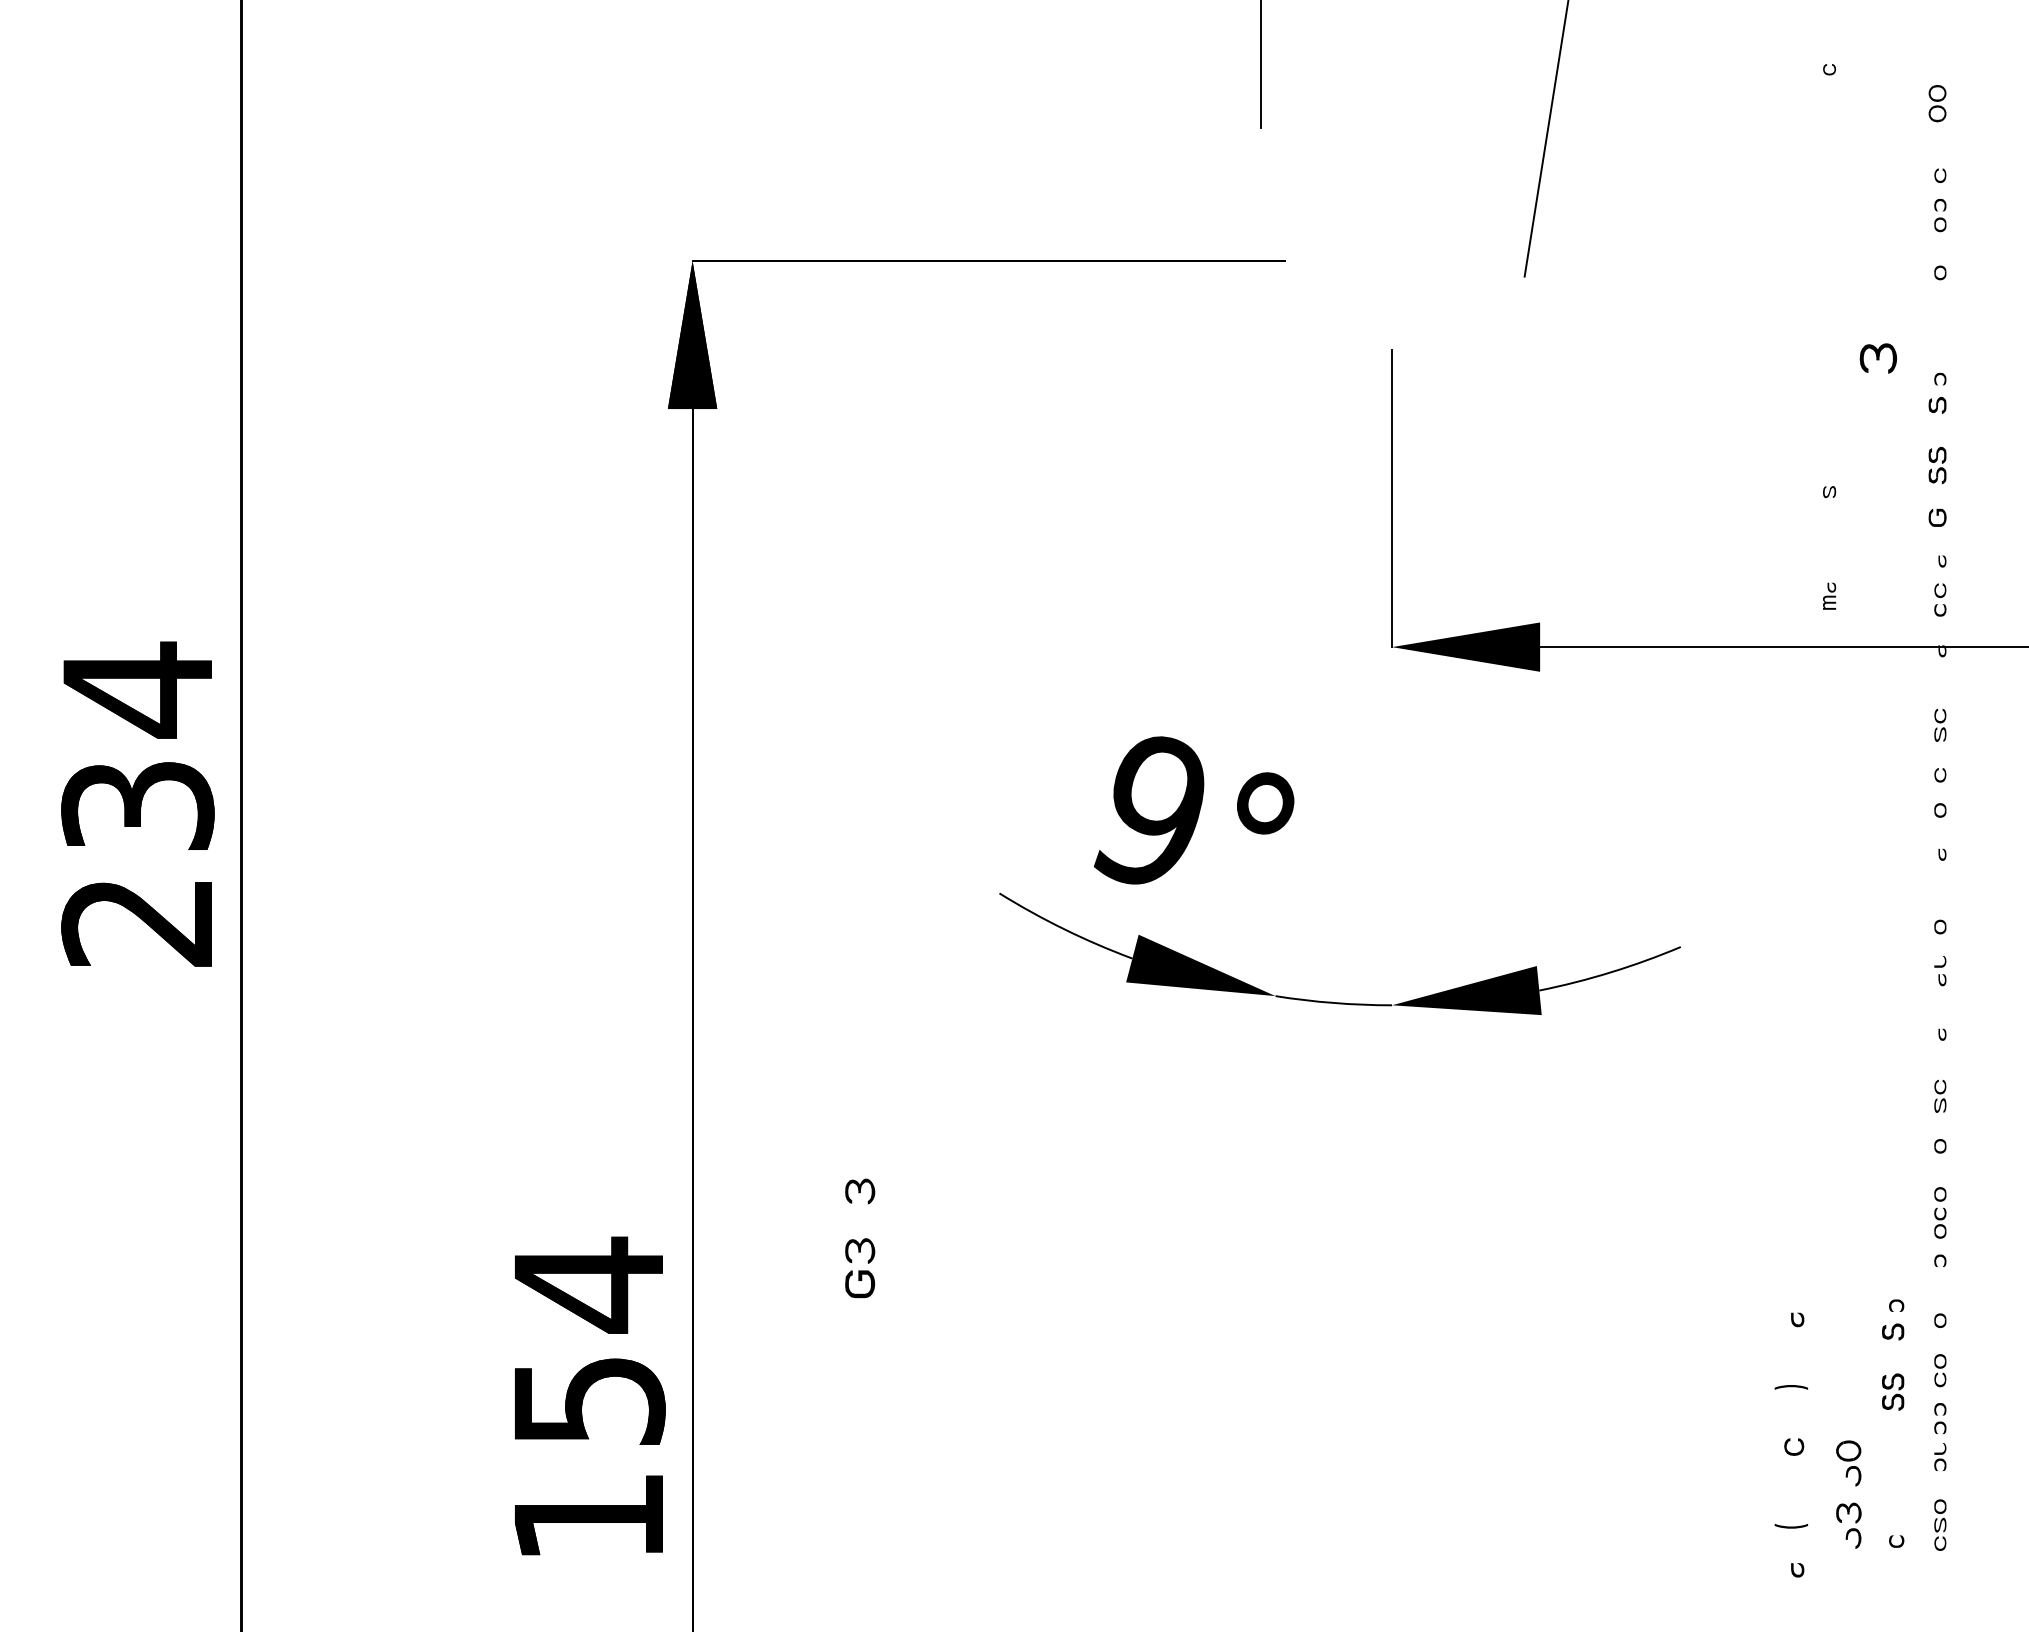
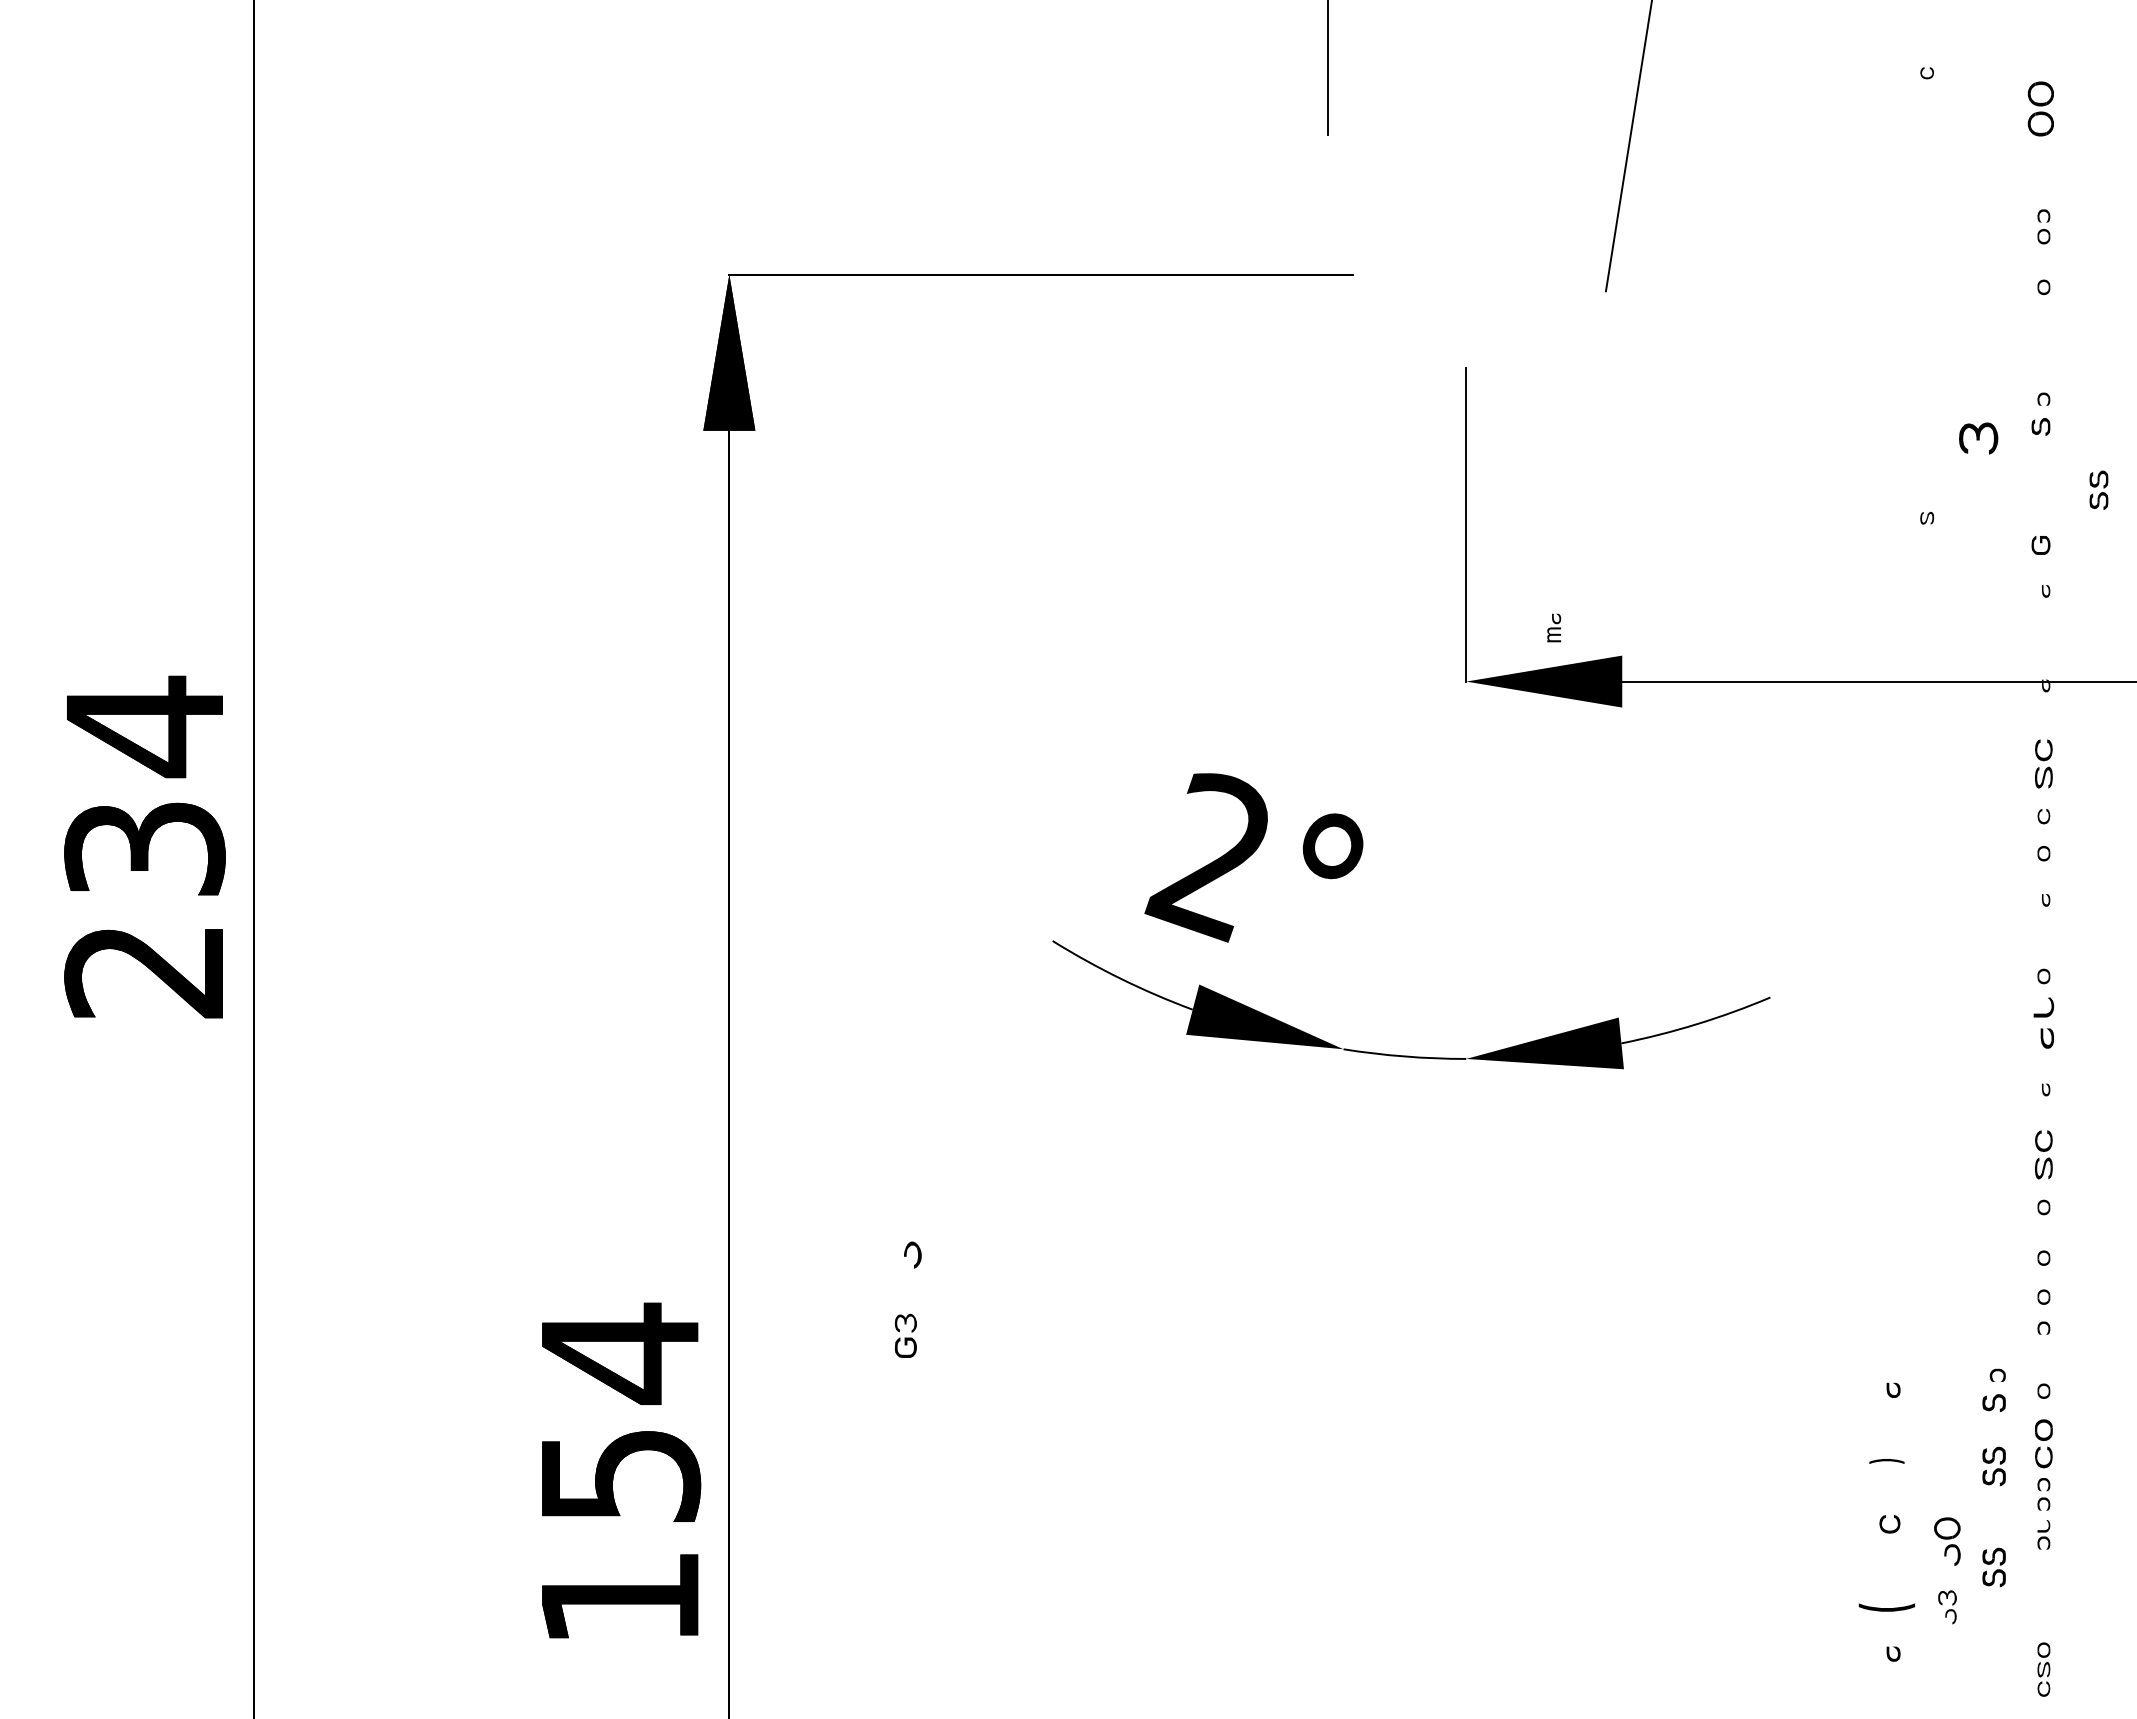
part: (1937, 103) -> (2040, 108), size x1.4
fill: (1939, 175) -> (2043, 184), removed
part: (1878, 358) -> (1978, 438), moved
part: (1937, 464) -> (2098, 489), moved
part: (1828, 595) -> (1553, 627), moved
part: (1939, 599) -> (2043, 631), removed
part: (1939, 724) -> (2043, 763), size x1.4
text: (1145, 814) -> (1206, 857), 9° -> 2°
part: (1939, 970) -> (2043, 1022), size x1.6
part: (1939, 1096) -> (2043, 1154), size x1.4
fill: (853, 1191) -> (898, 1255), removed
fill: (1939, 1213) -> (2043, 1278), removed
part: (859, 1267) -> (905, 1335), size x0.7
part: (1939, 1370) -> (2043, 1443), size x1.4
part: (1892, 1488) -> (1993, 1567), added
part: (1939, 1525) -> (2043, 1669), moved
part: (1790, 1526) -> (1886, 1607), size x1.6
part: (1848, 1526) -> (1947, 1607), size x0.7
fill: (1896, 1541) -> (1997, 1623), removed

